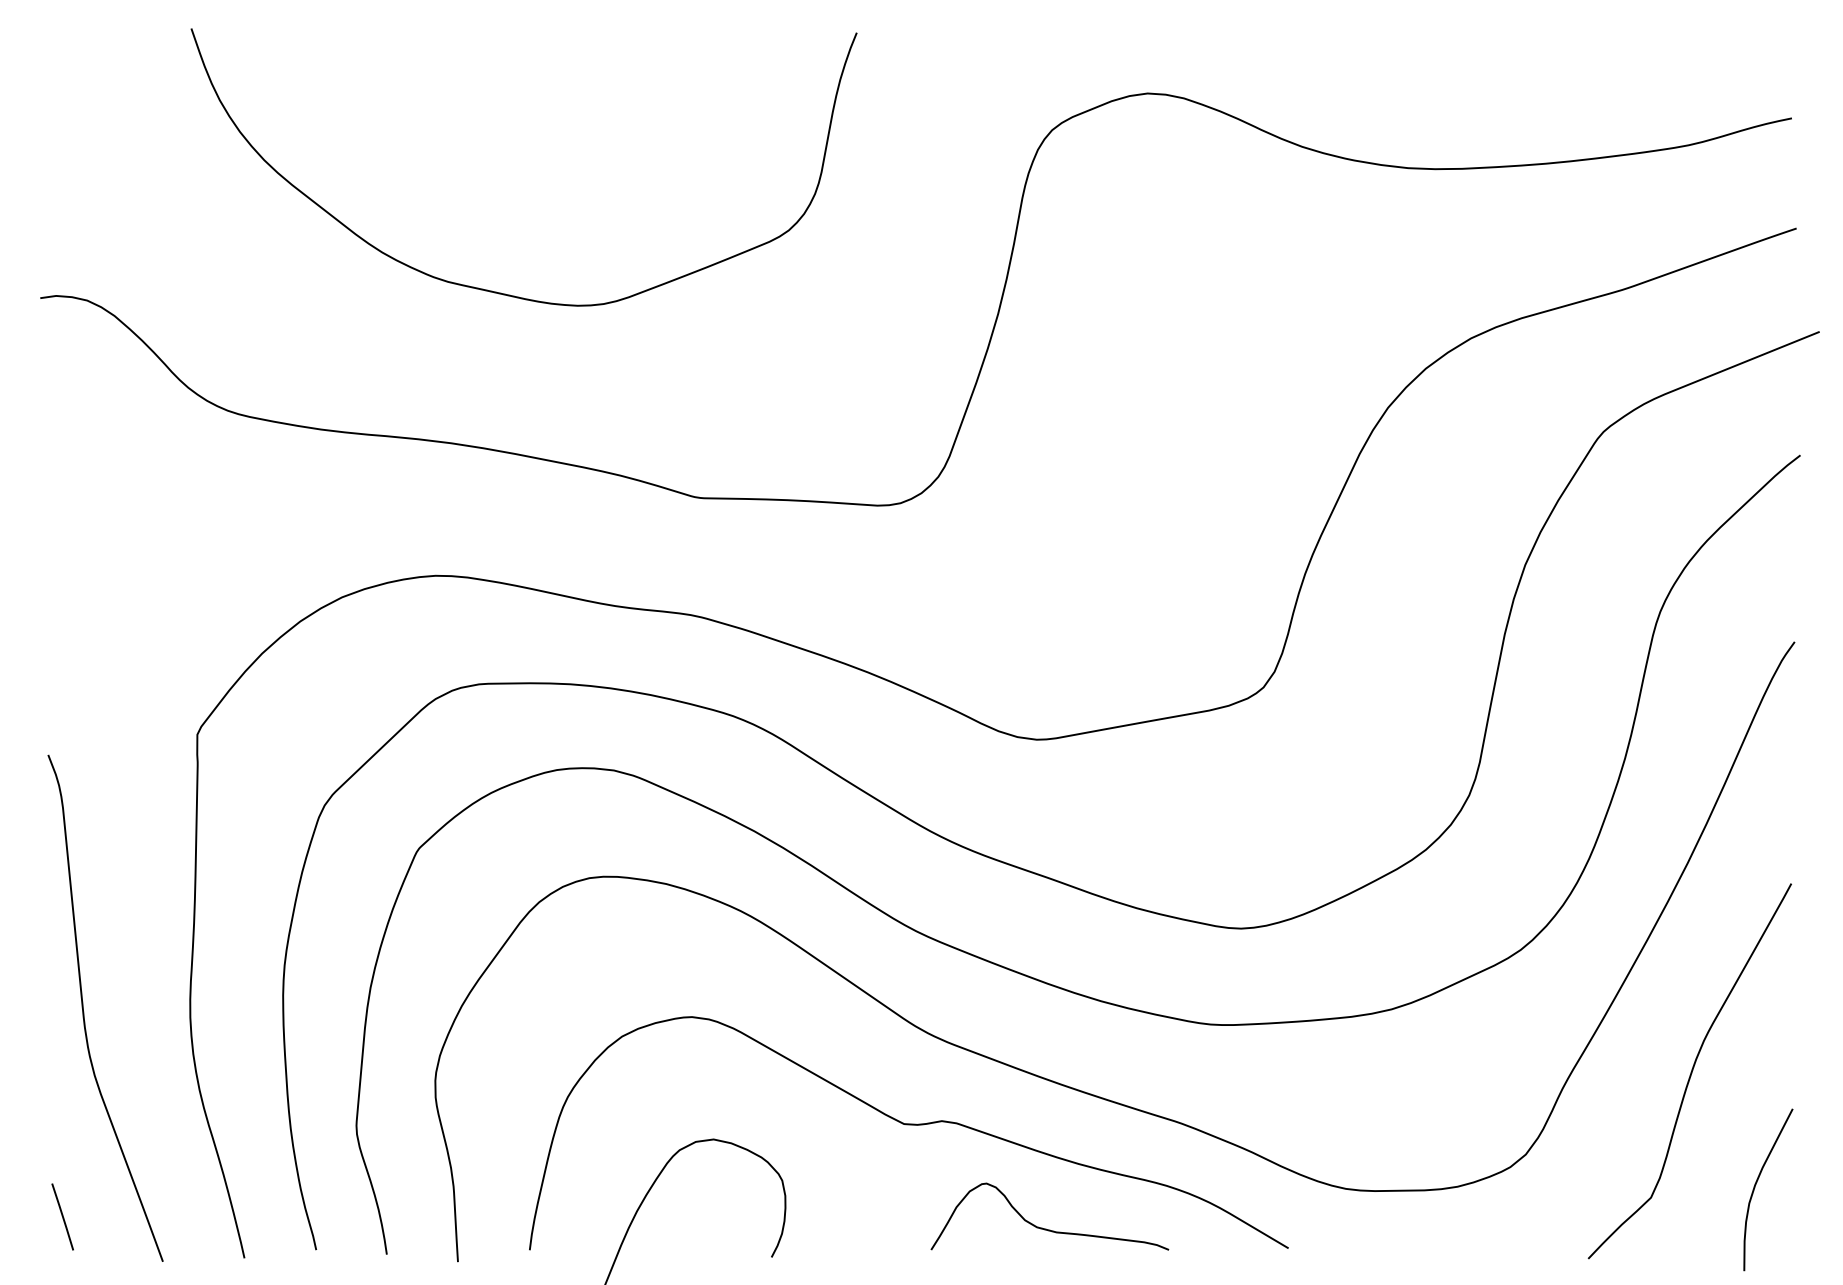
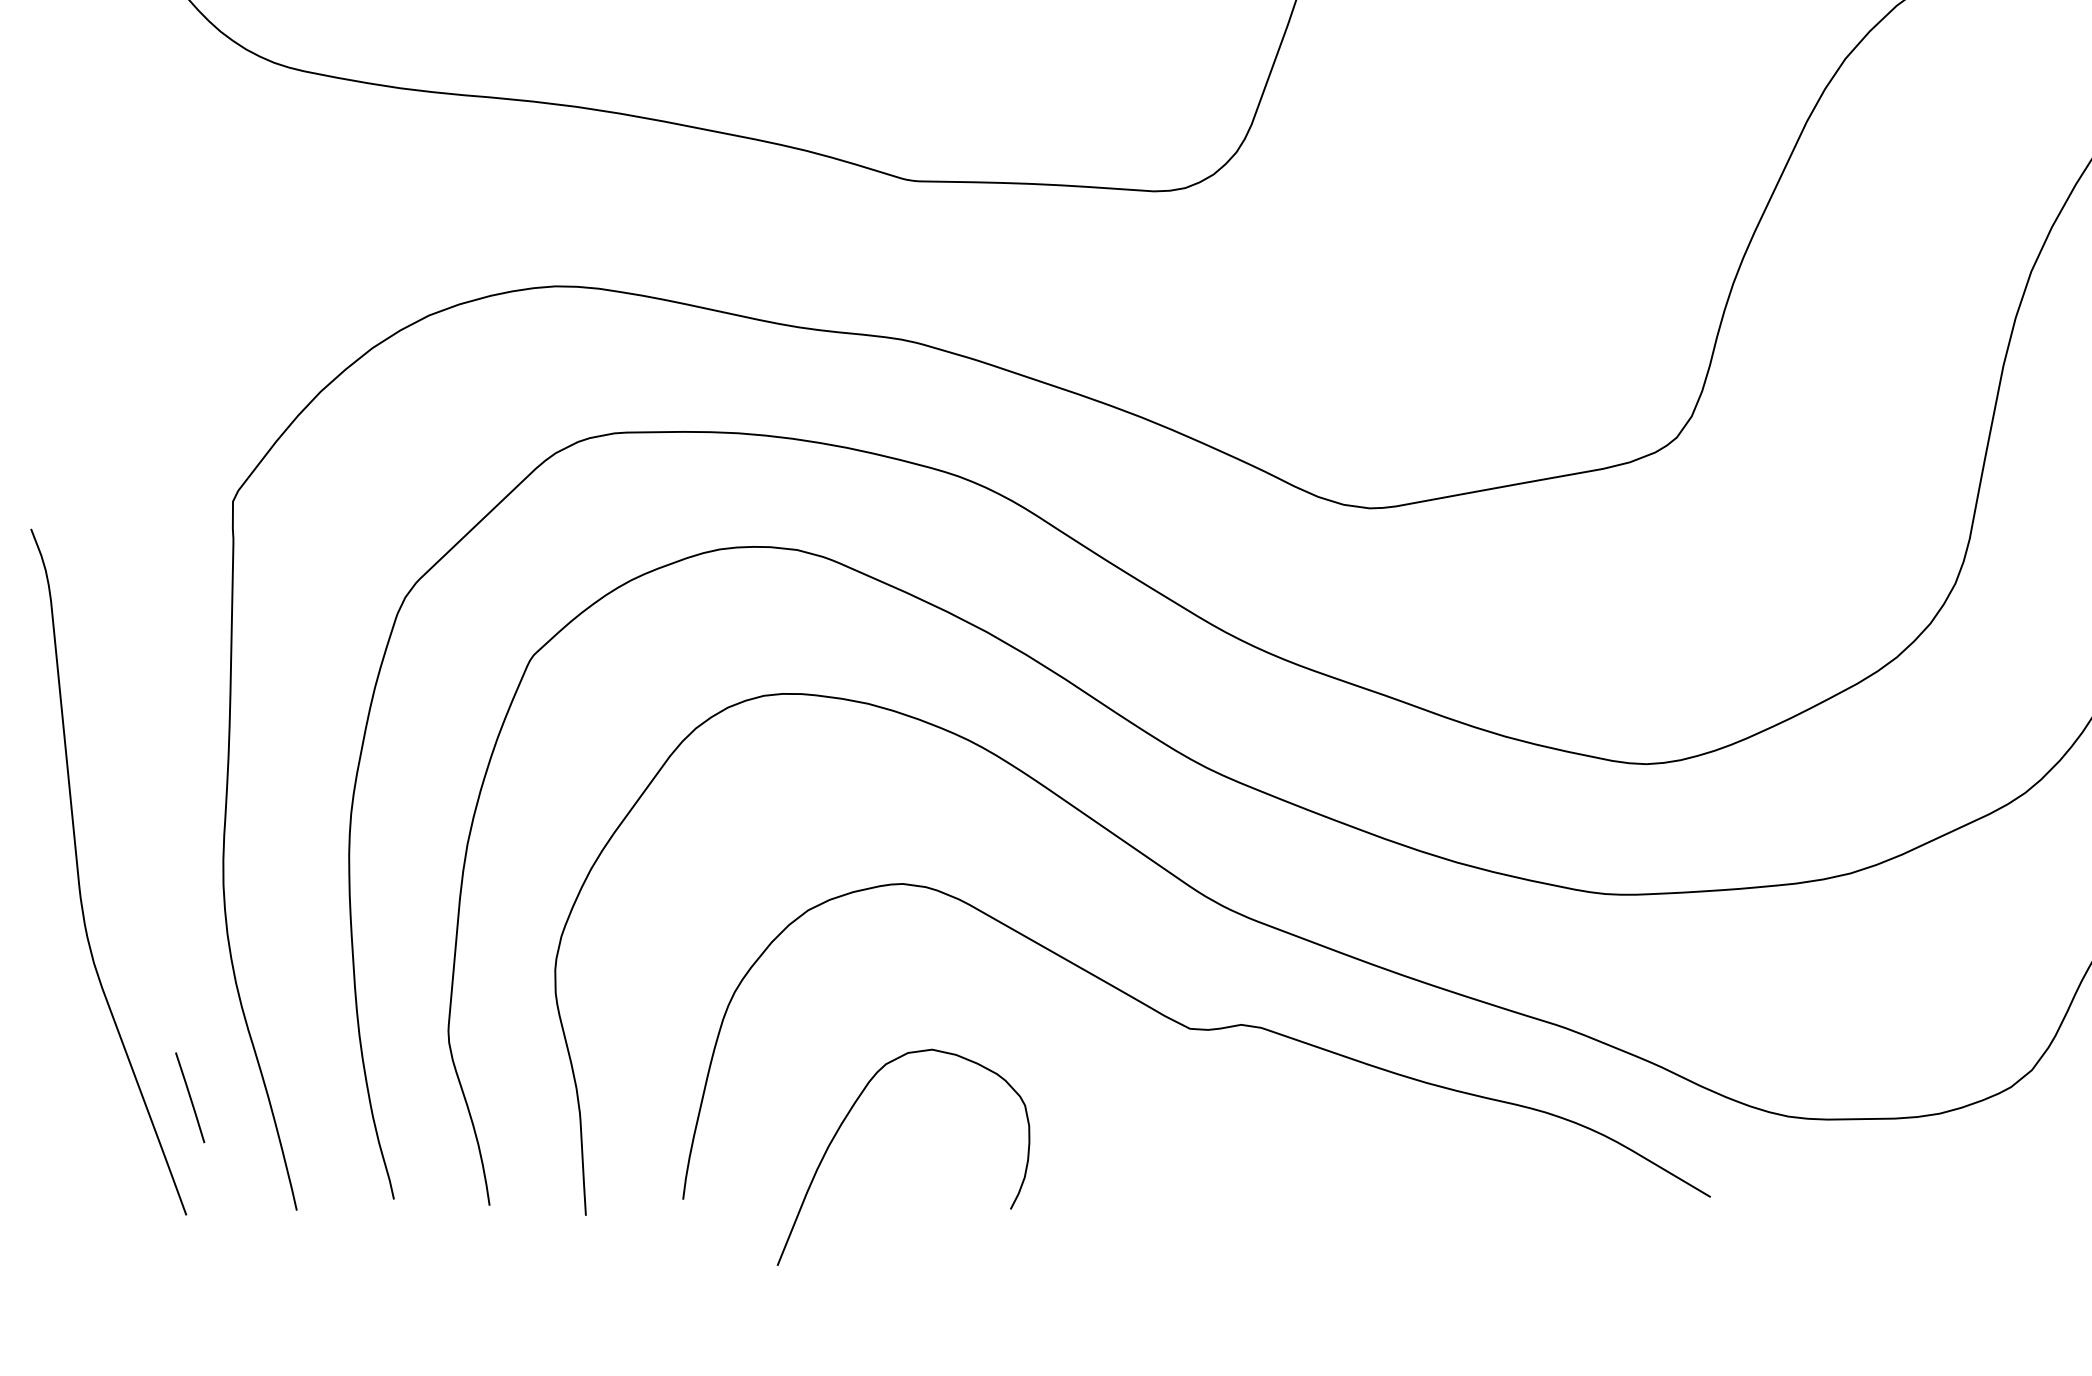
line: (62, 1216) -> (189, 1097), moved
curve: (1046, 1228) -> (1382, 1170), removed

